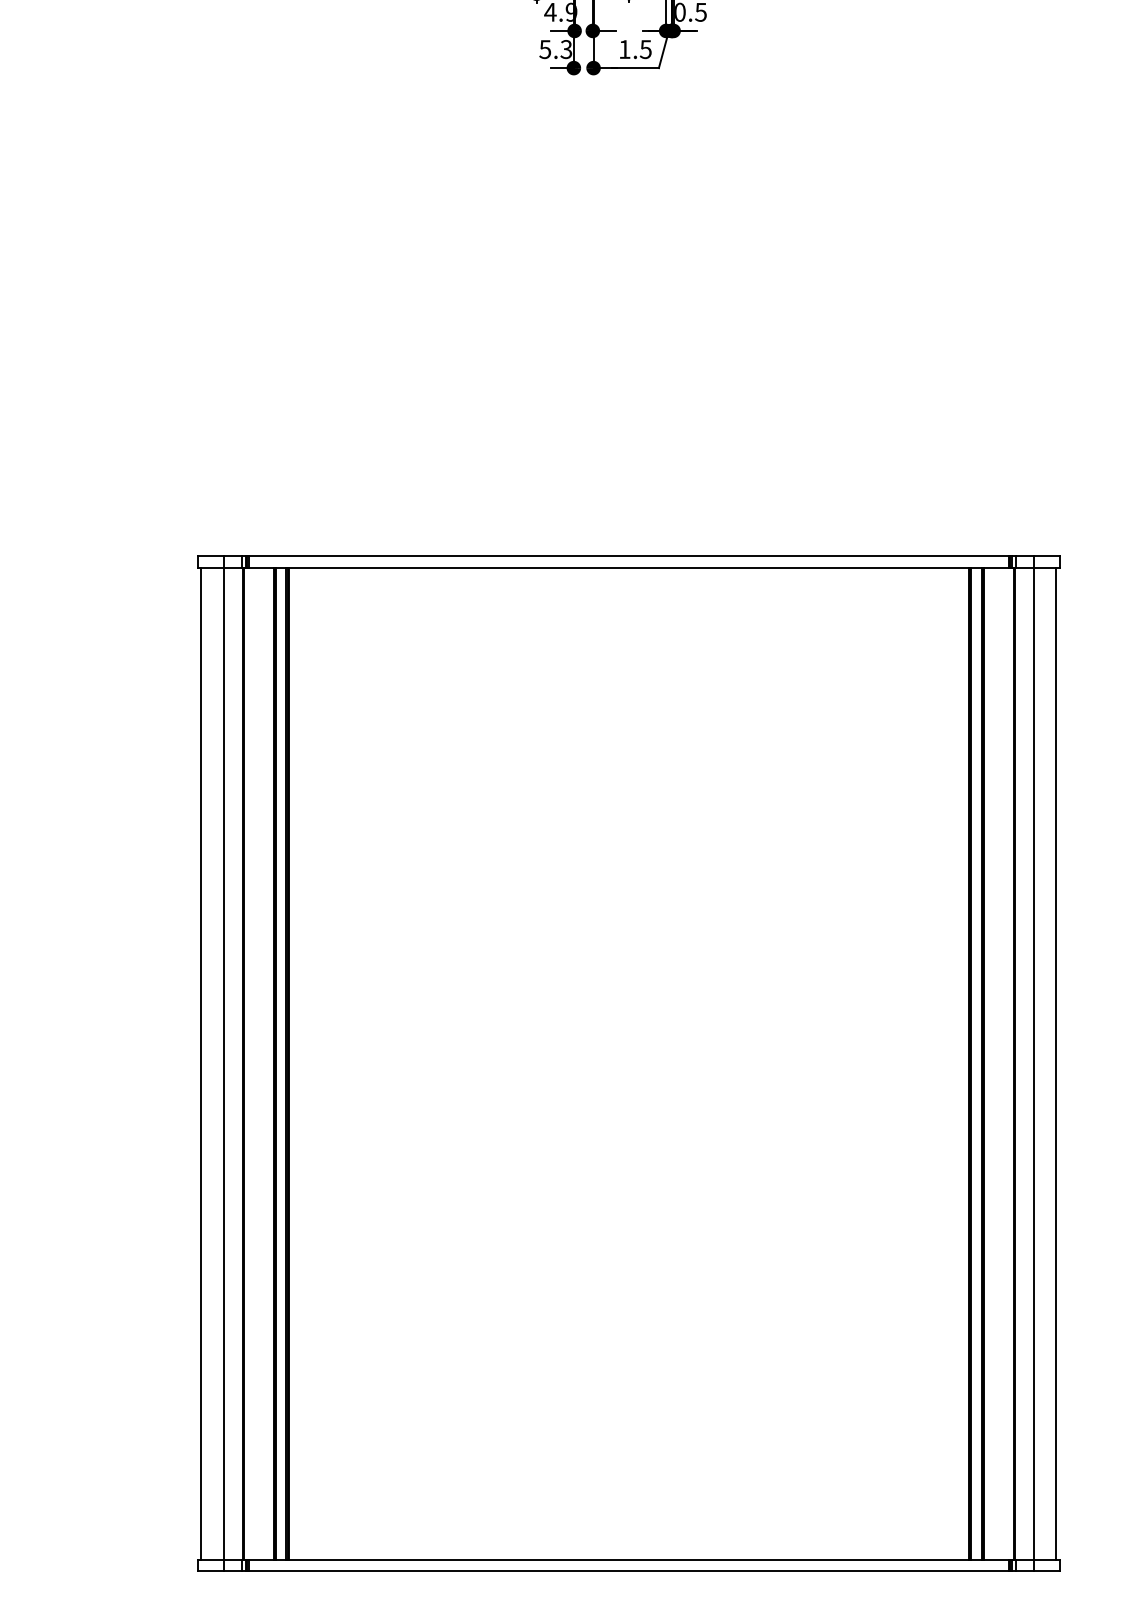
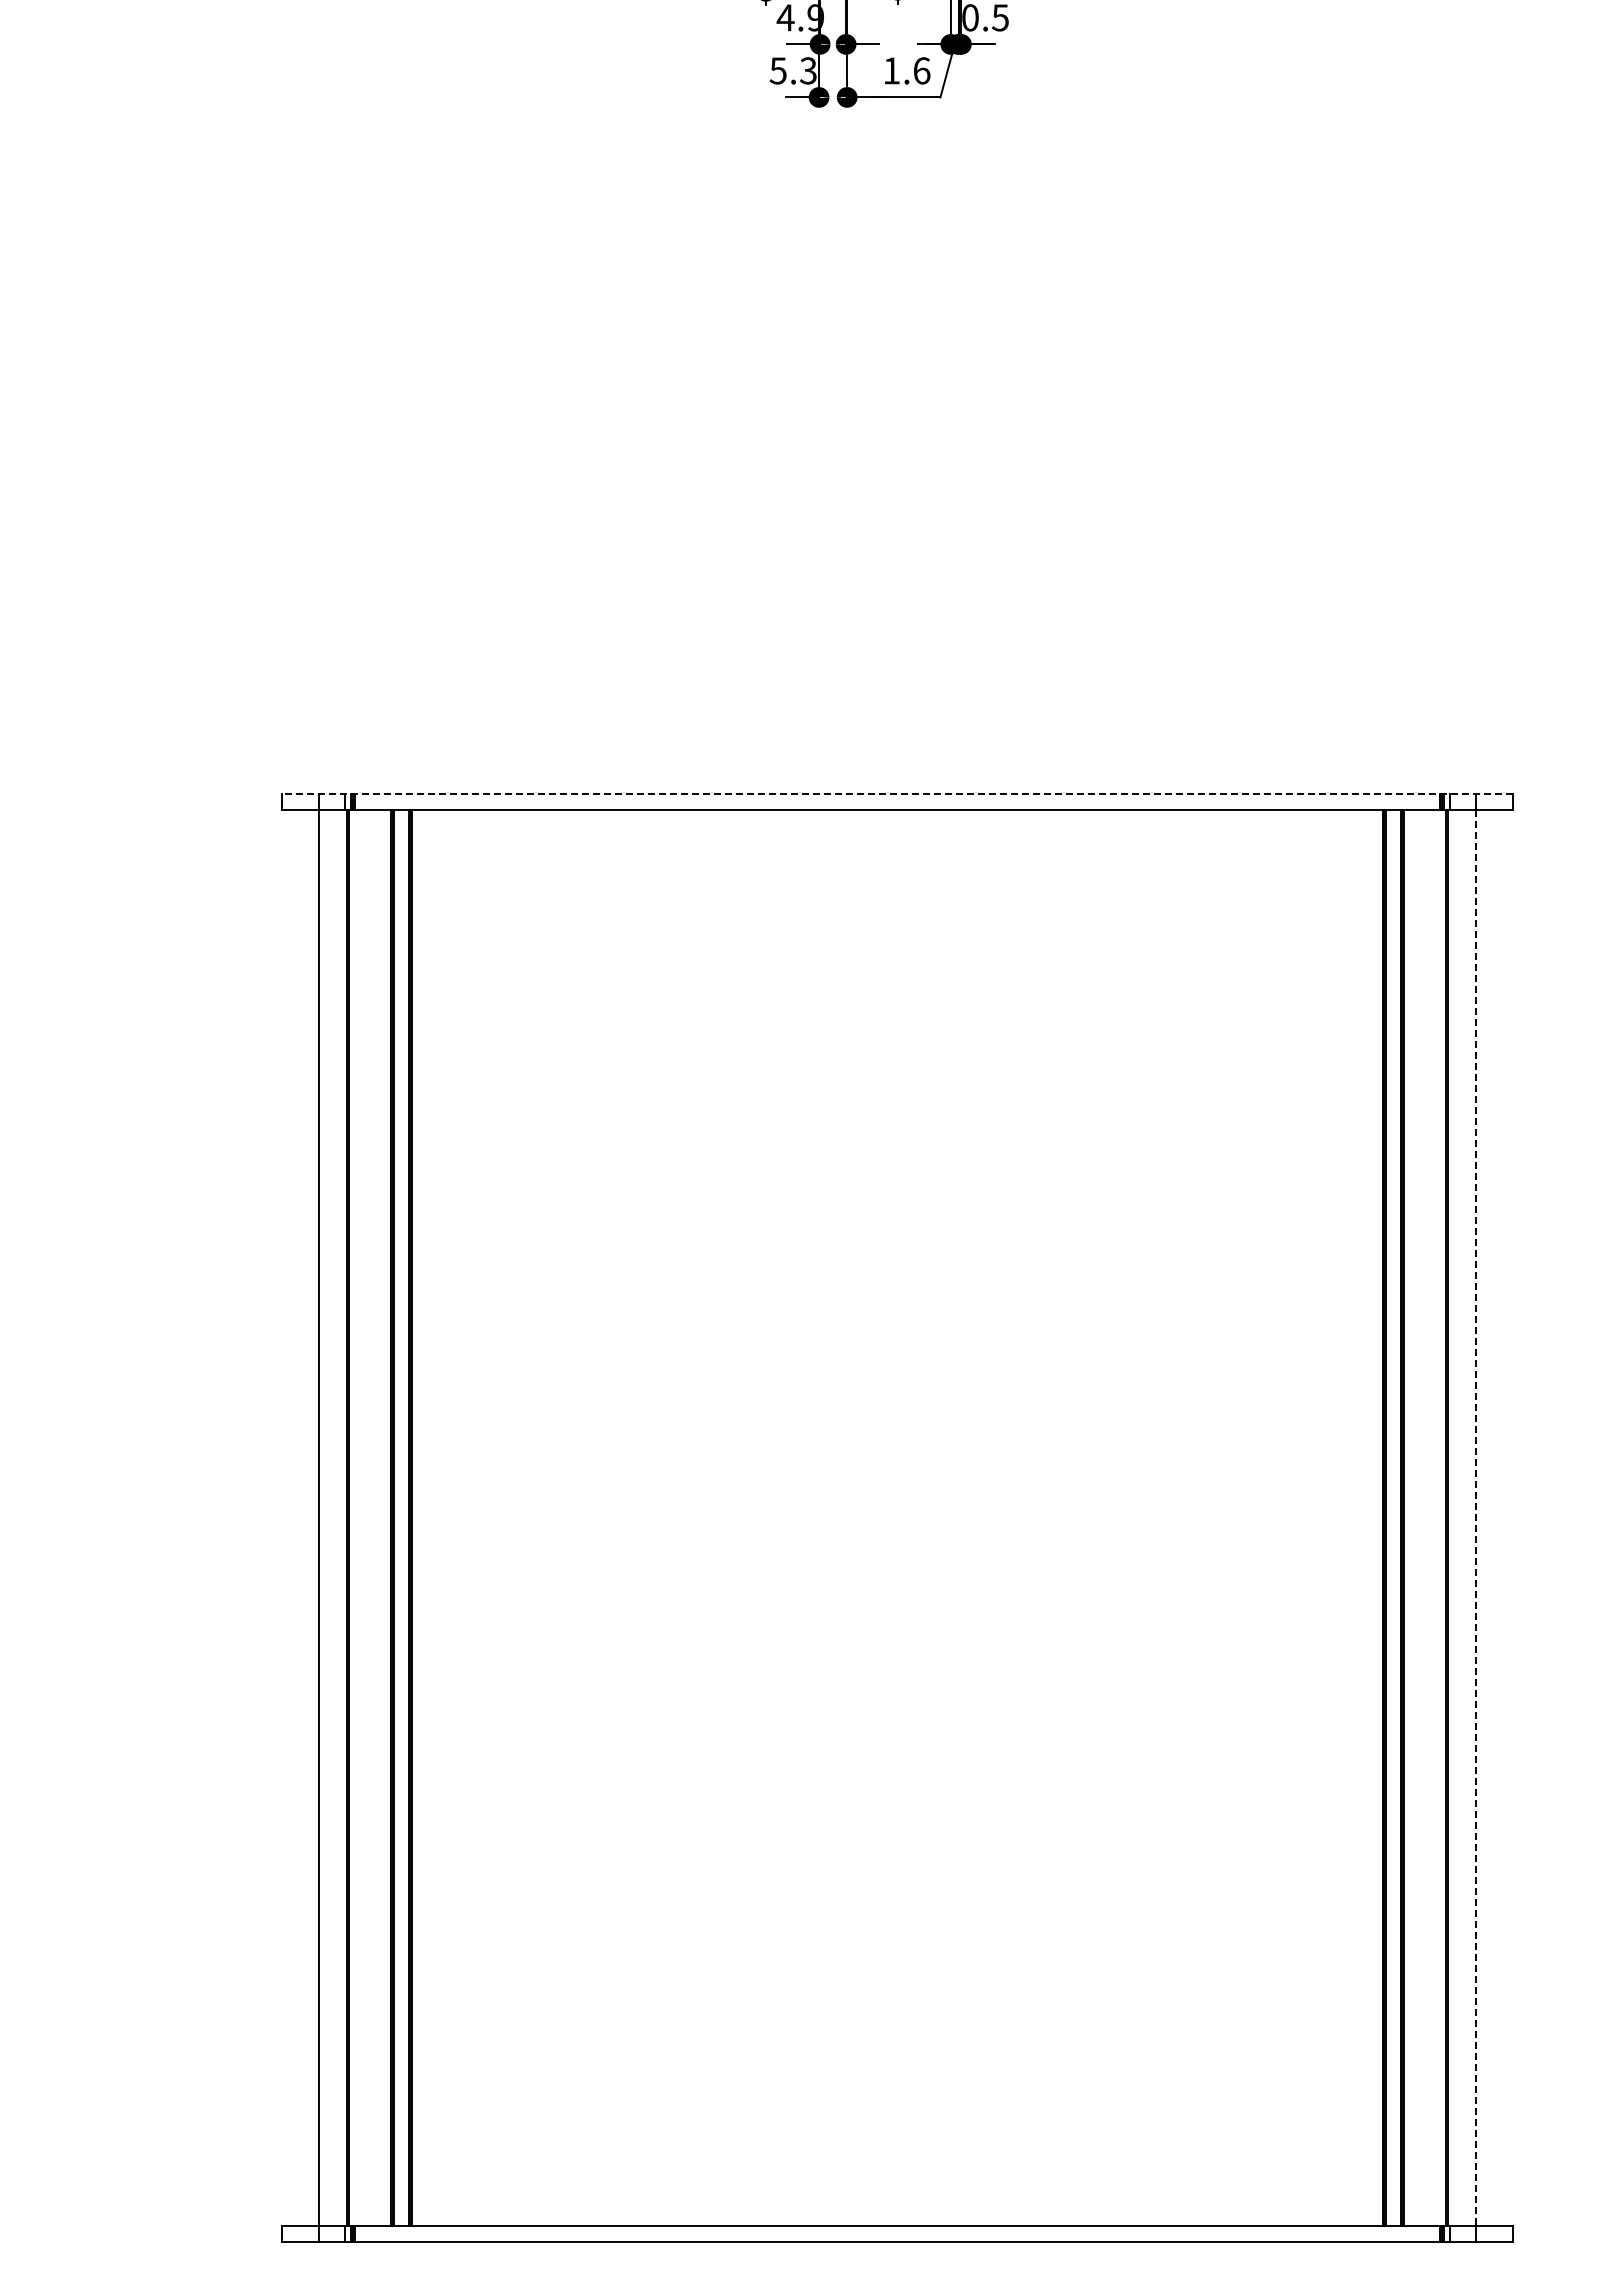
text: (645, 49) -> (921, 70), 1.5 -> 1.6
line: (628, 556) -> (896, 794), solid -> dashed
line: (201, 1064) -> (287, 1518), removed
line: (1033, 1064) -> (1475, 1518), solid -> dashed
line: (1056, 1064) -> (1507, 1518), removed

